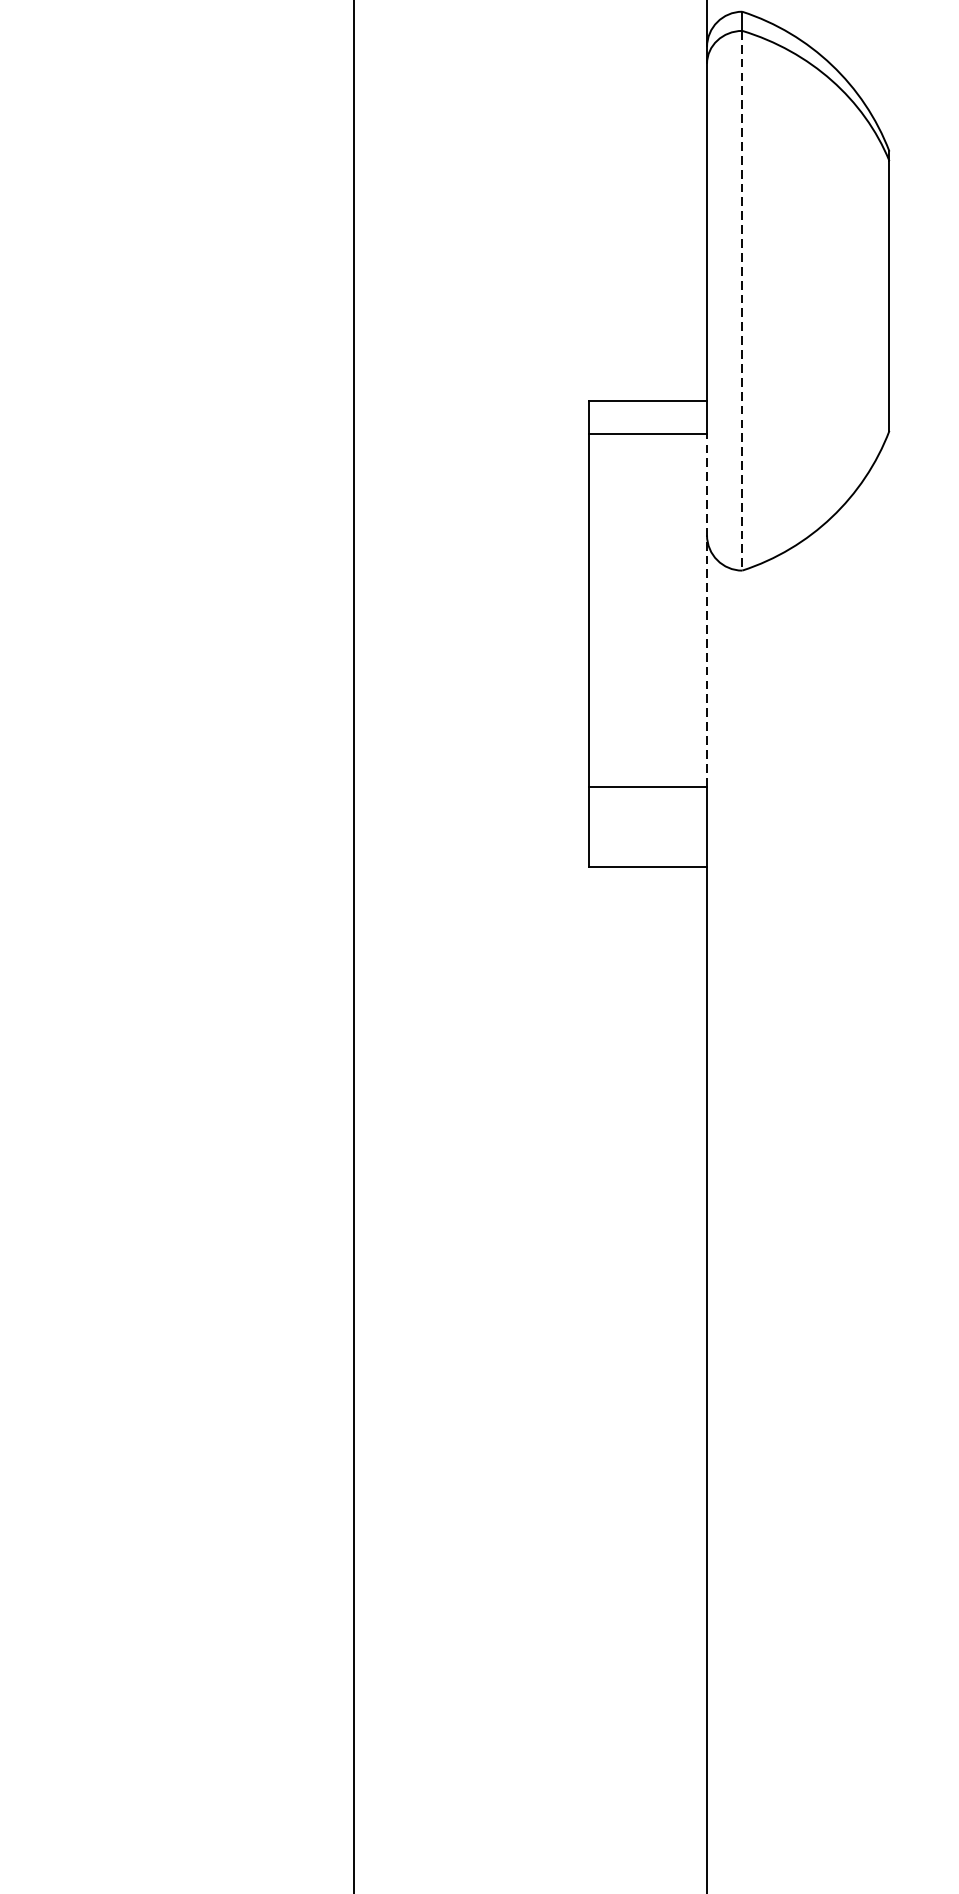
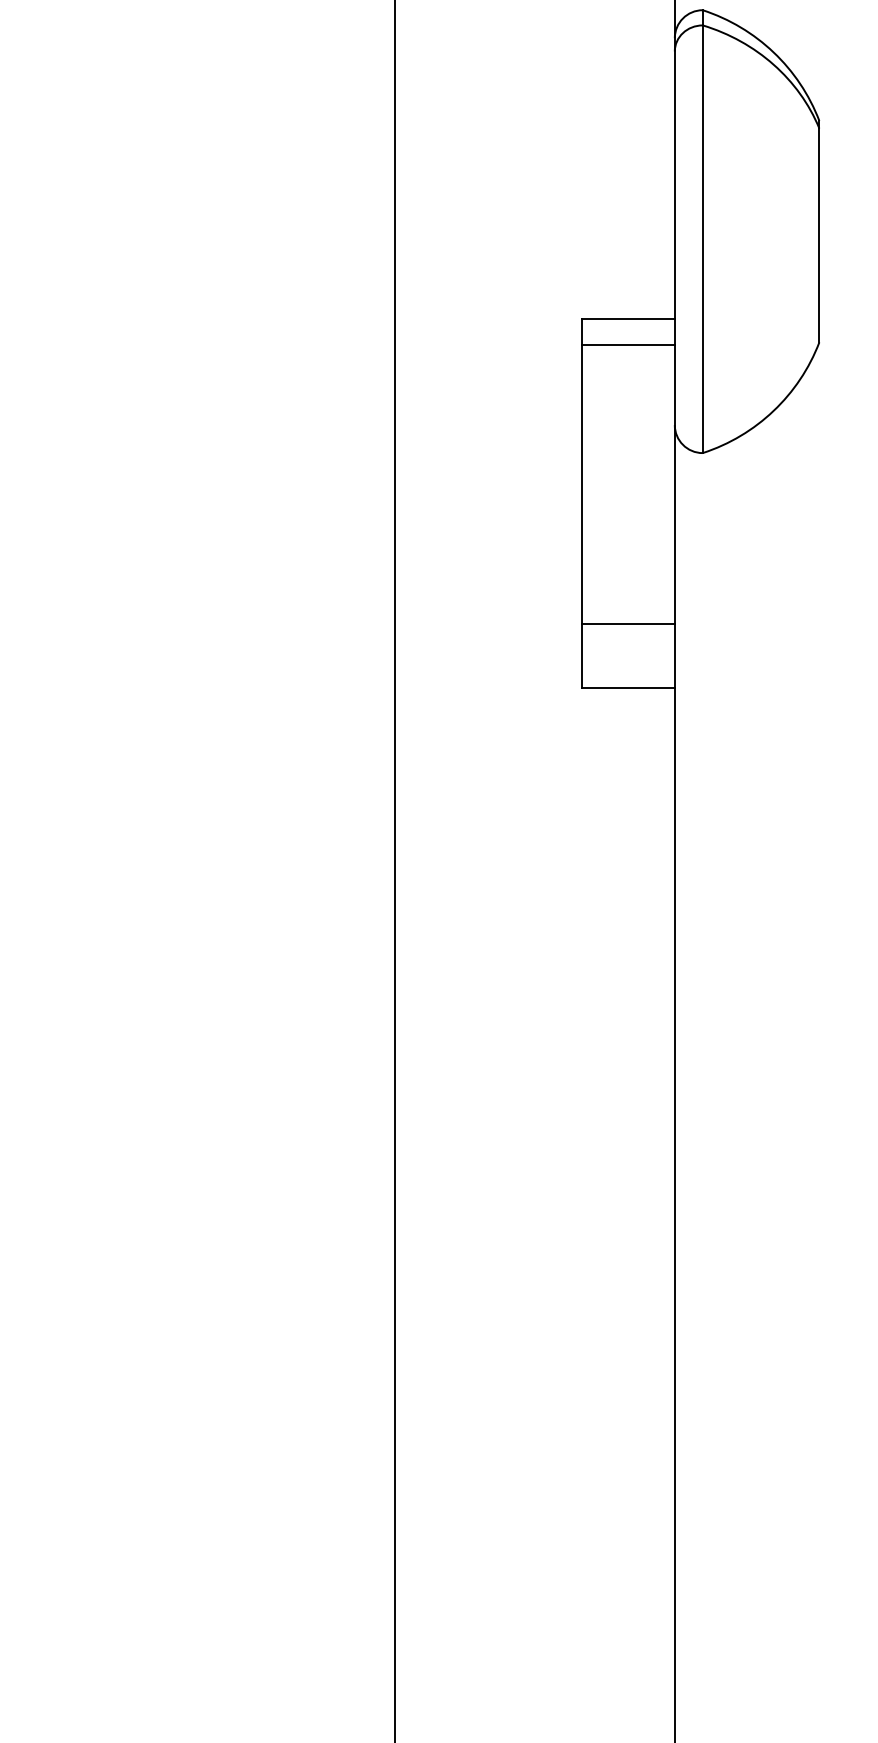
line: (741, 301) -> (702, 239), dashed -> solid
line: (706, 610) -> (674, 484), dashed -> solid

